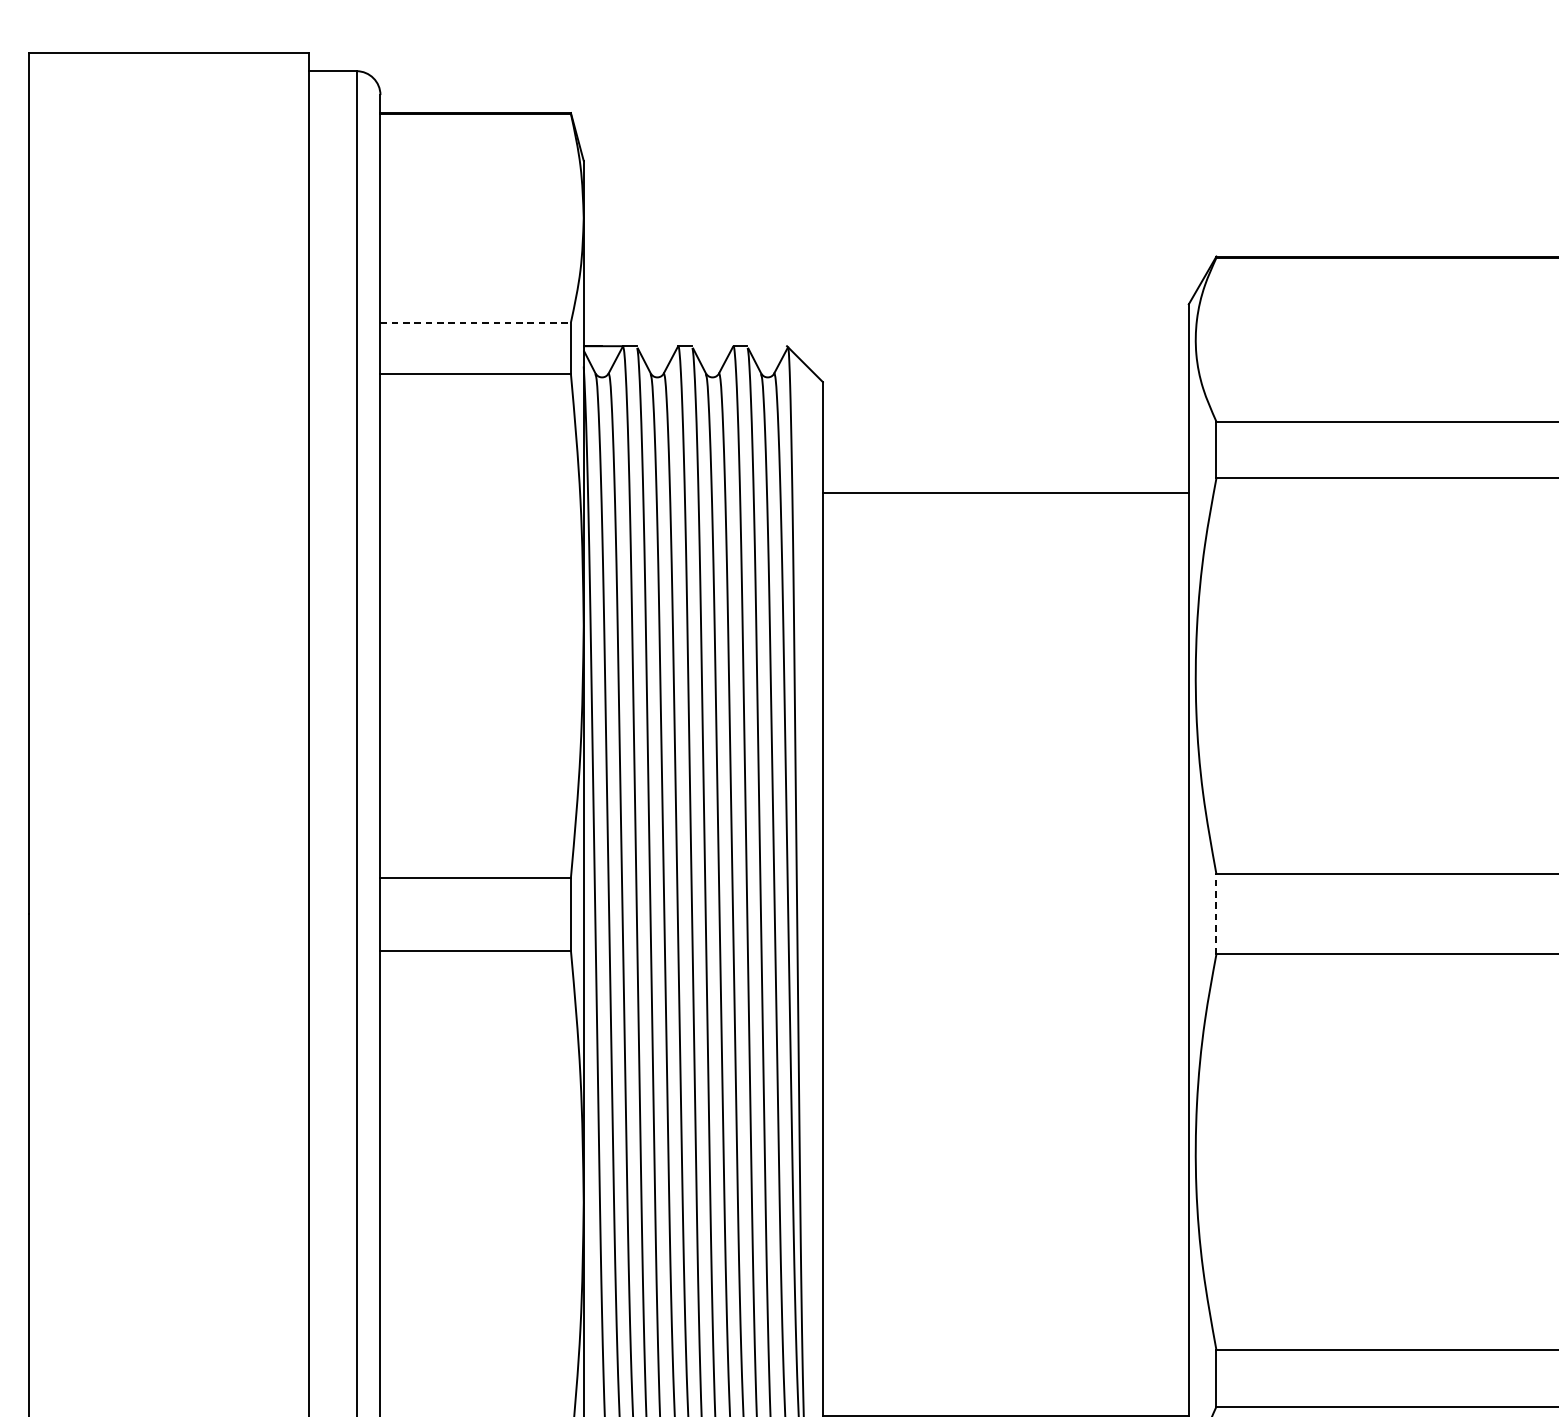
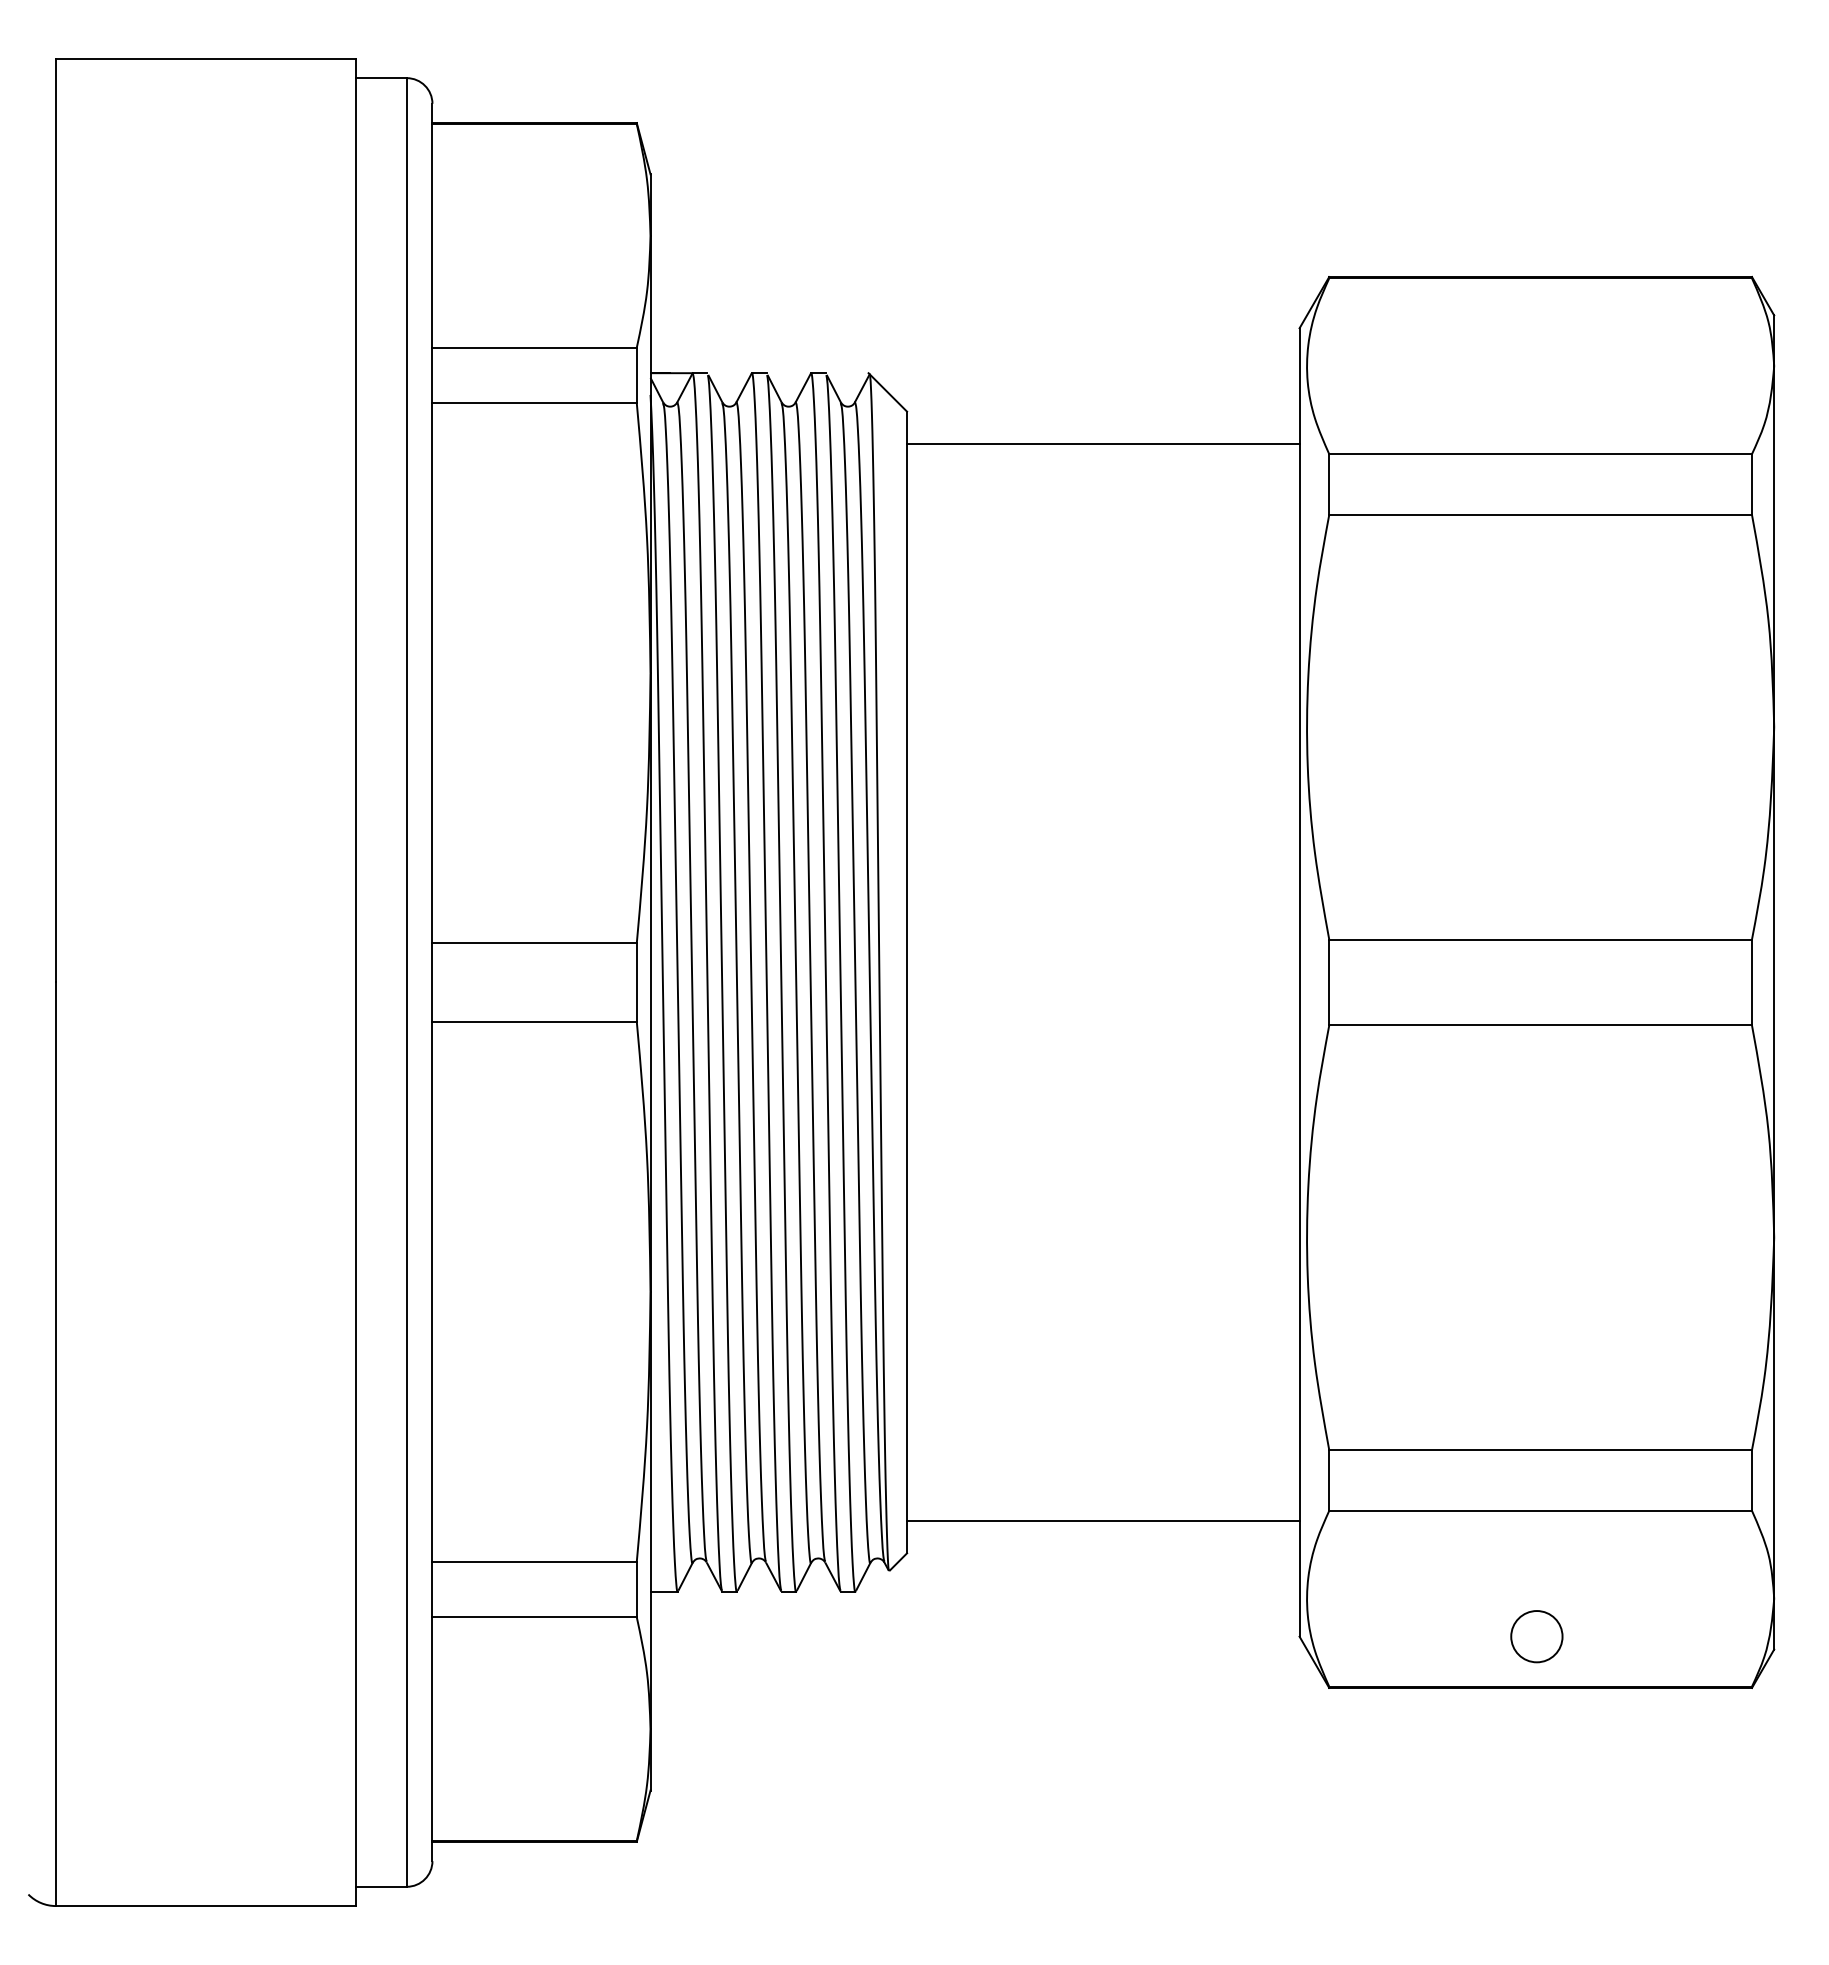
line: (476, 322) -> (535, 347), dashed -> solid
line: (1006, 492) -> (1103, 443), moved
line: (1216, 914) -> (1329, 982), dashed -> solid

